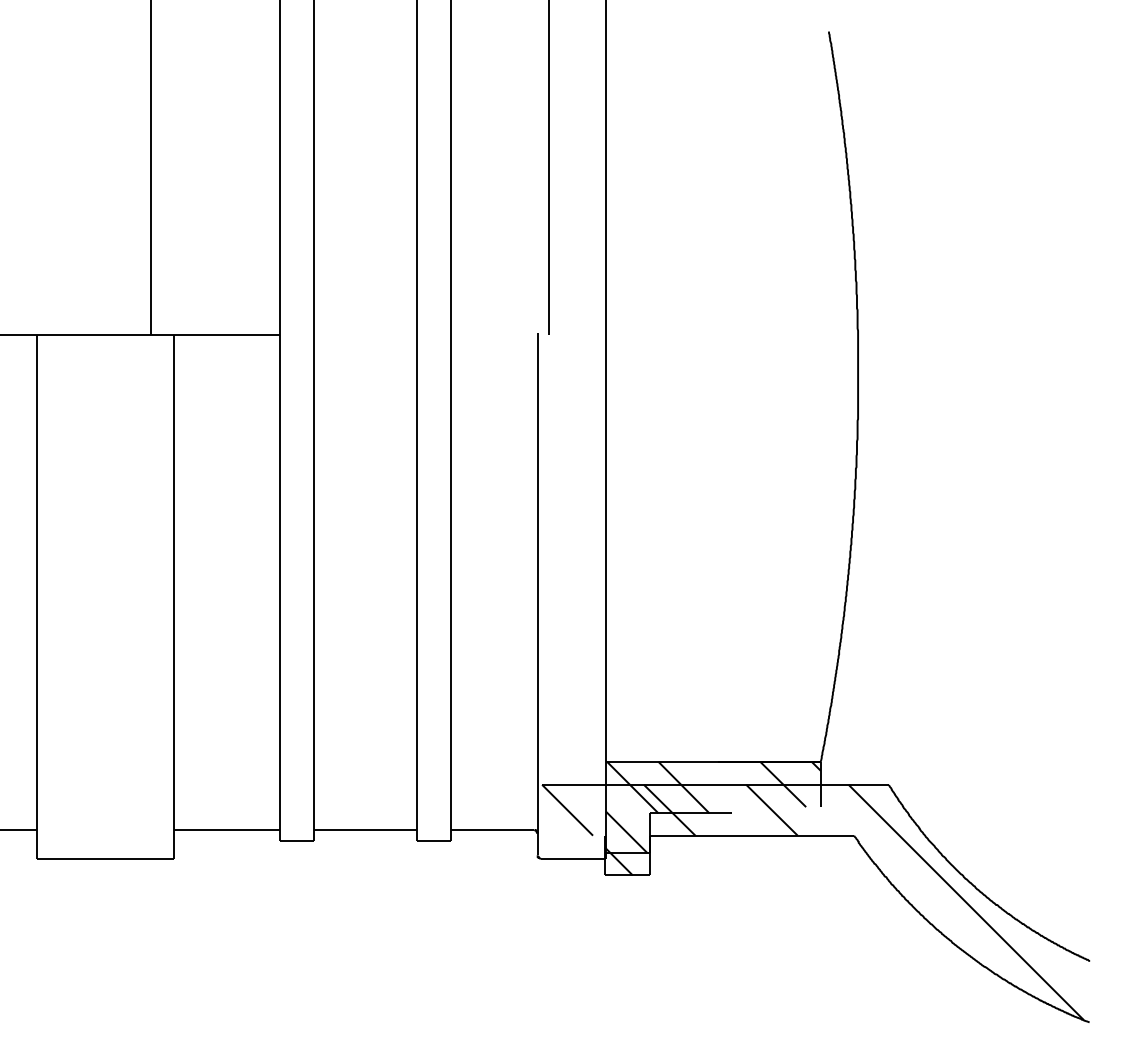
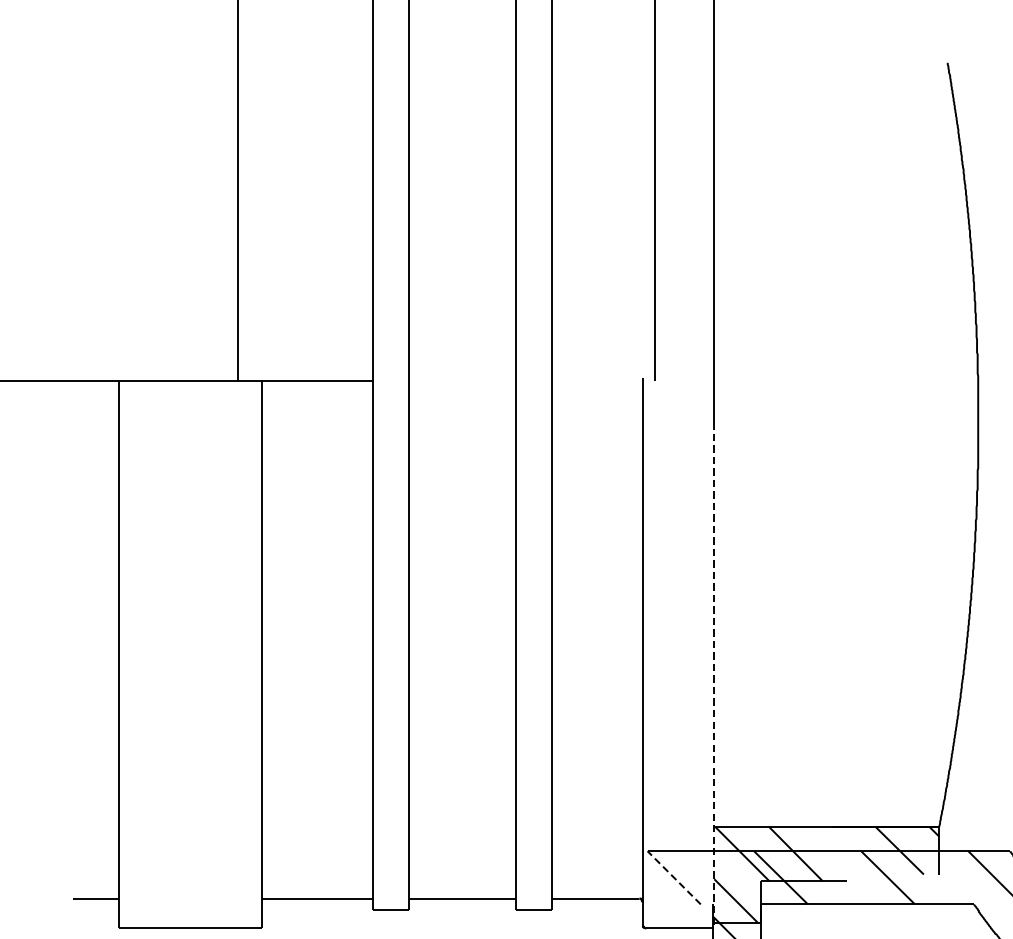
line: (606, 616) -> (714, 675), solid -> dashed
line: (567, 810) -> (674, 878), solid -> dashed

